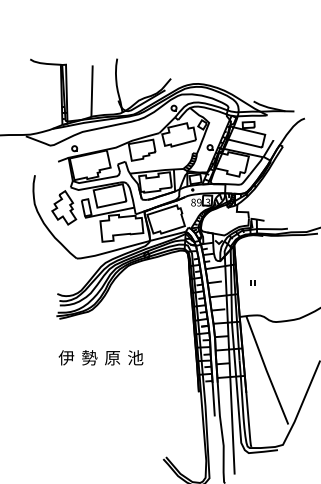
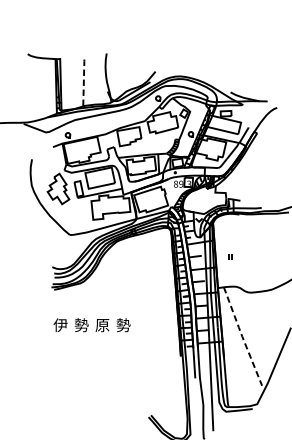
line: (92, 91) -> (84, 83), solid -> dashed
text: (135, 357) -> (123, 324), 池 -> 勢
line: (266, 370) -> (242, 336), solid -> dashed

